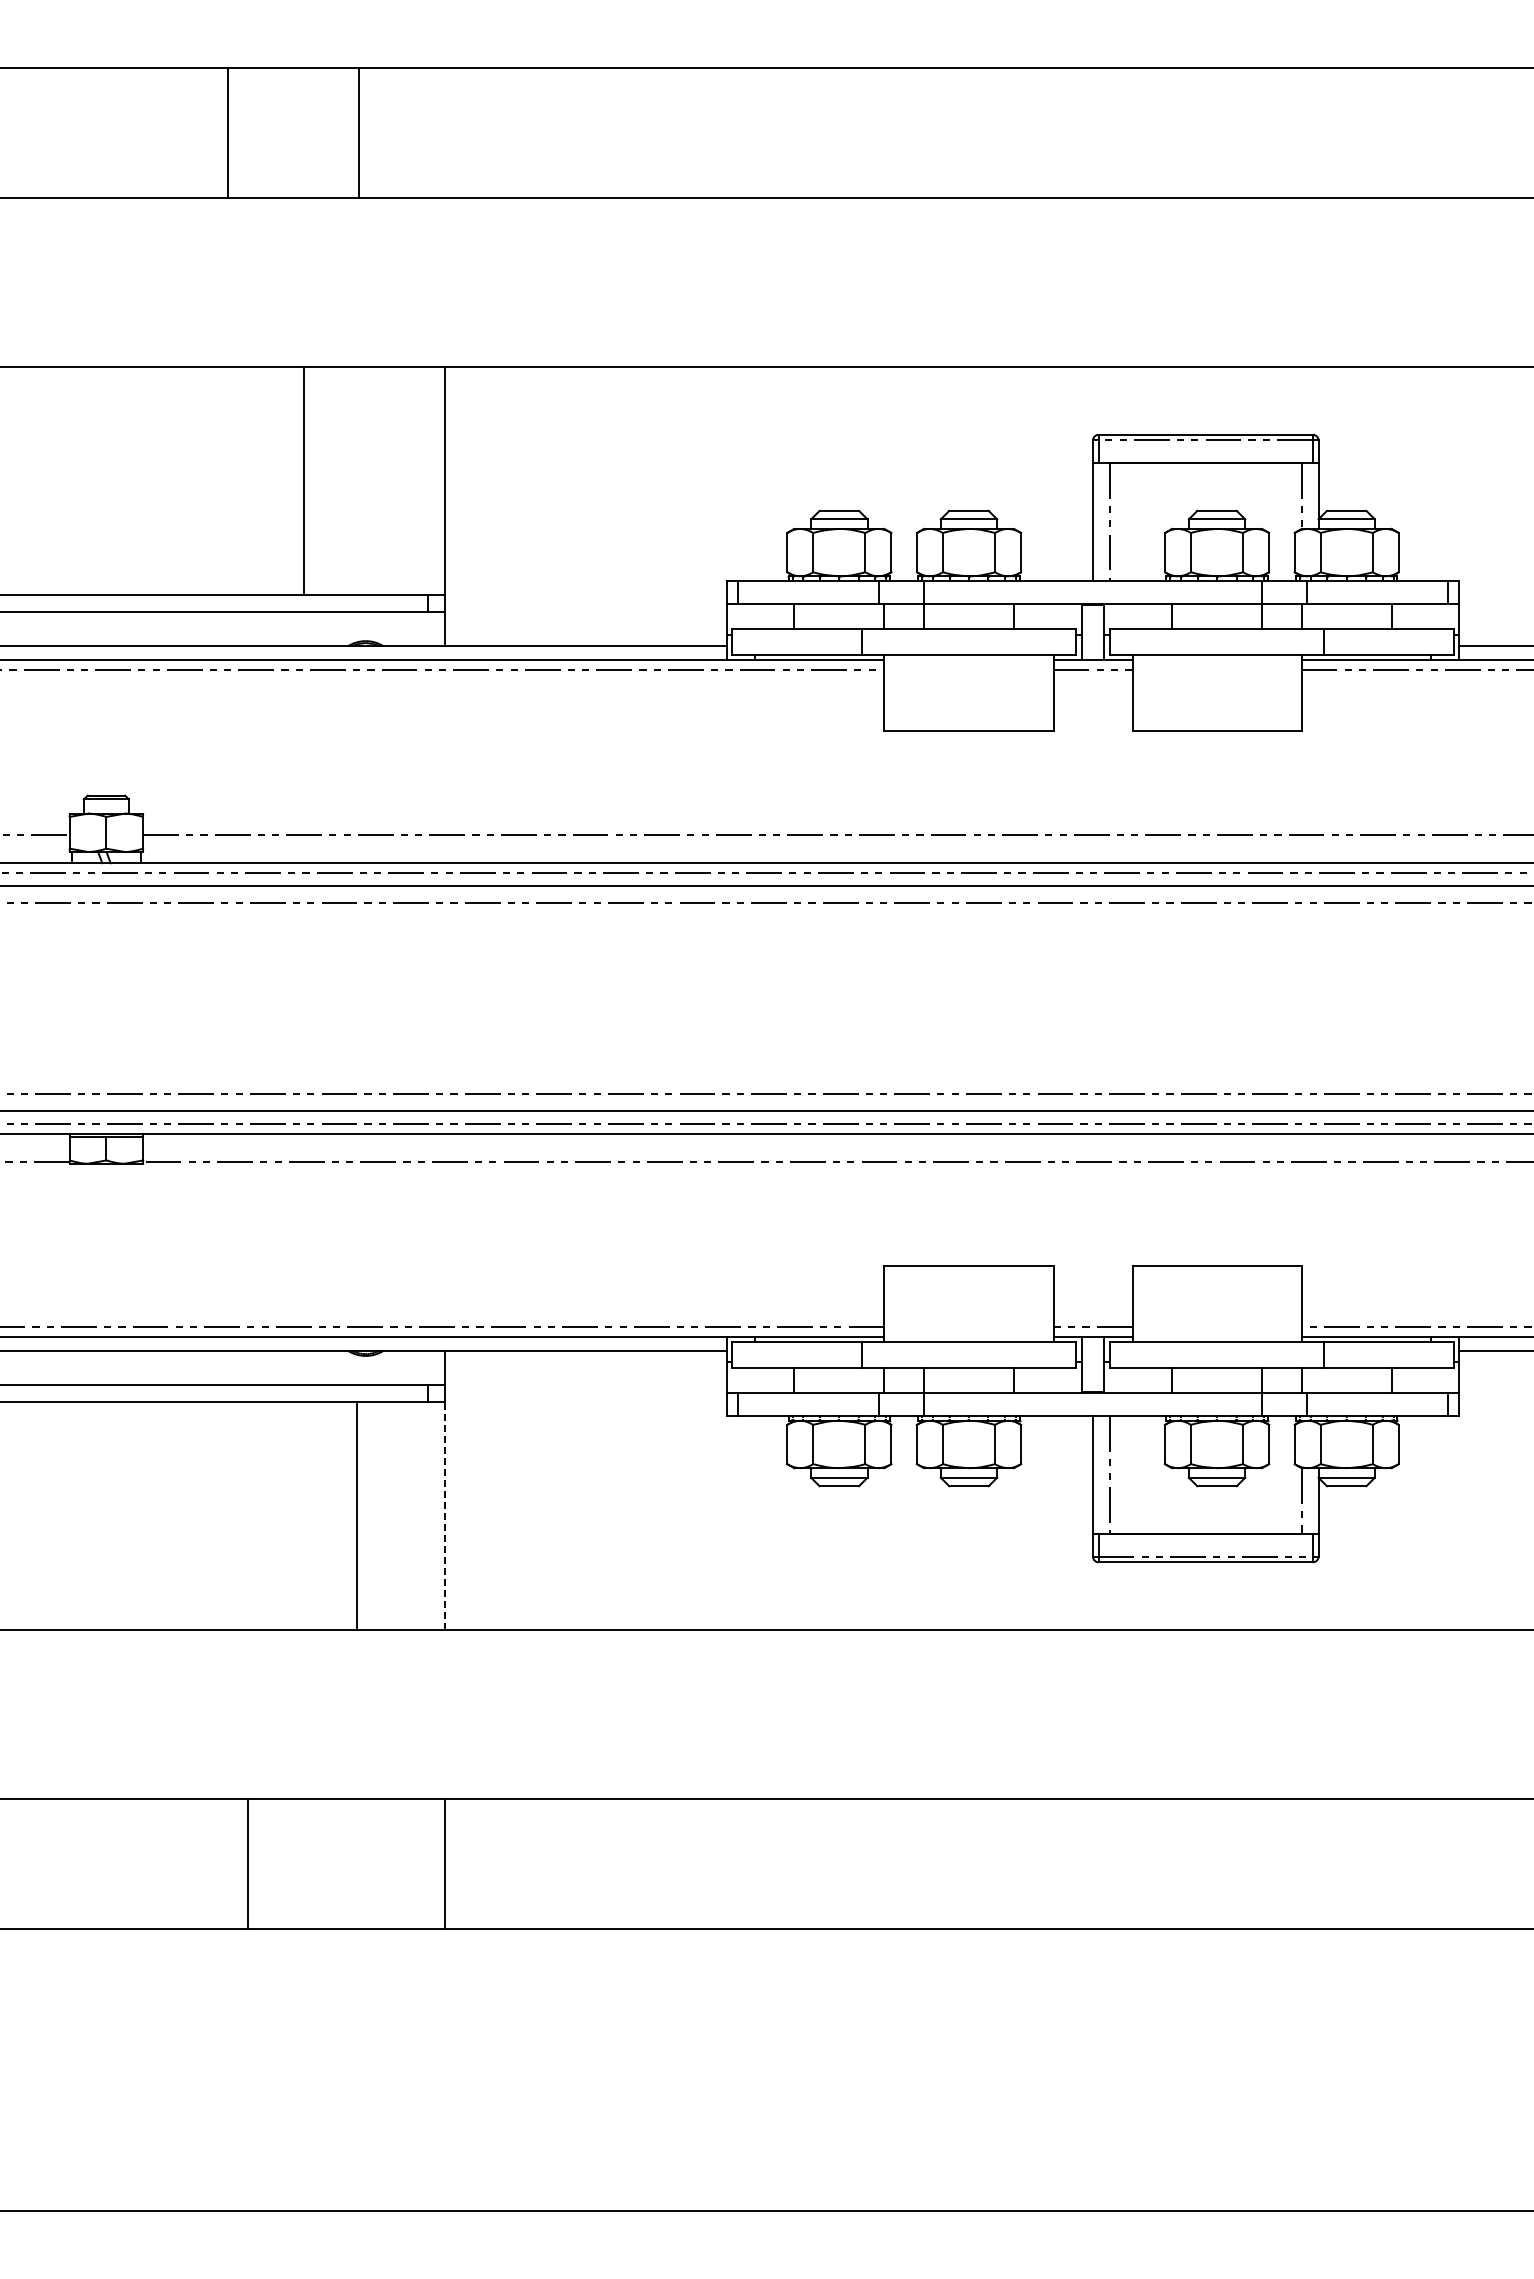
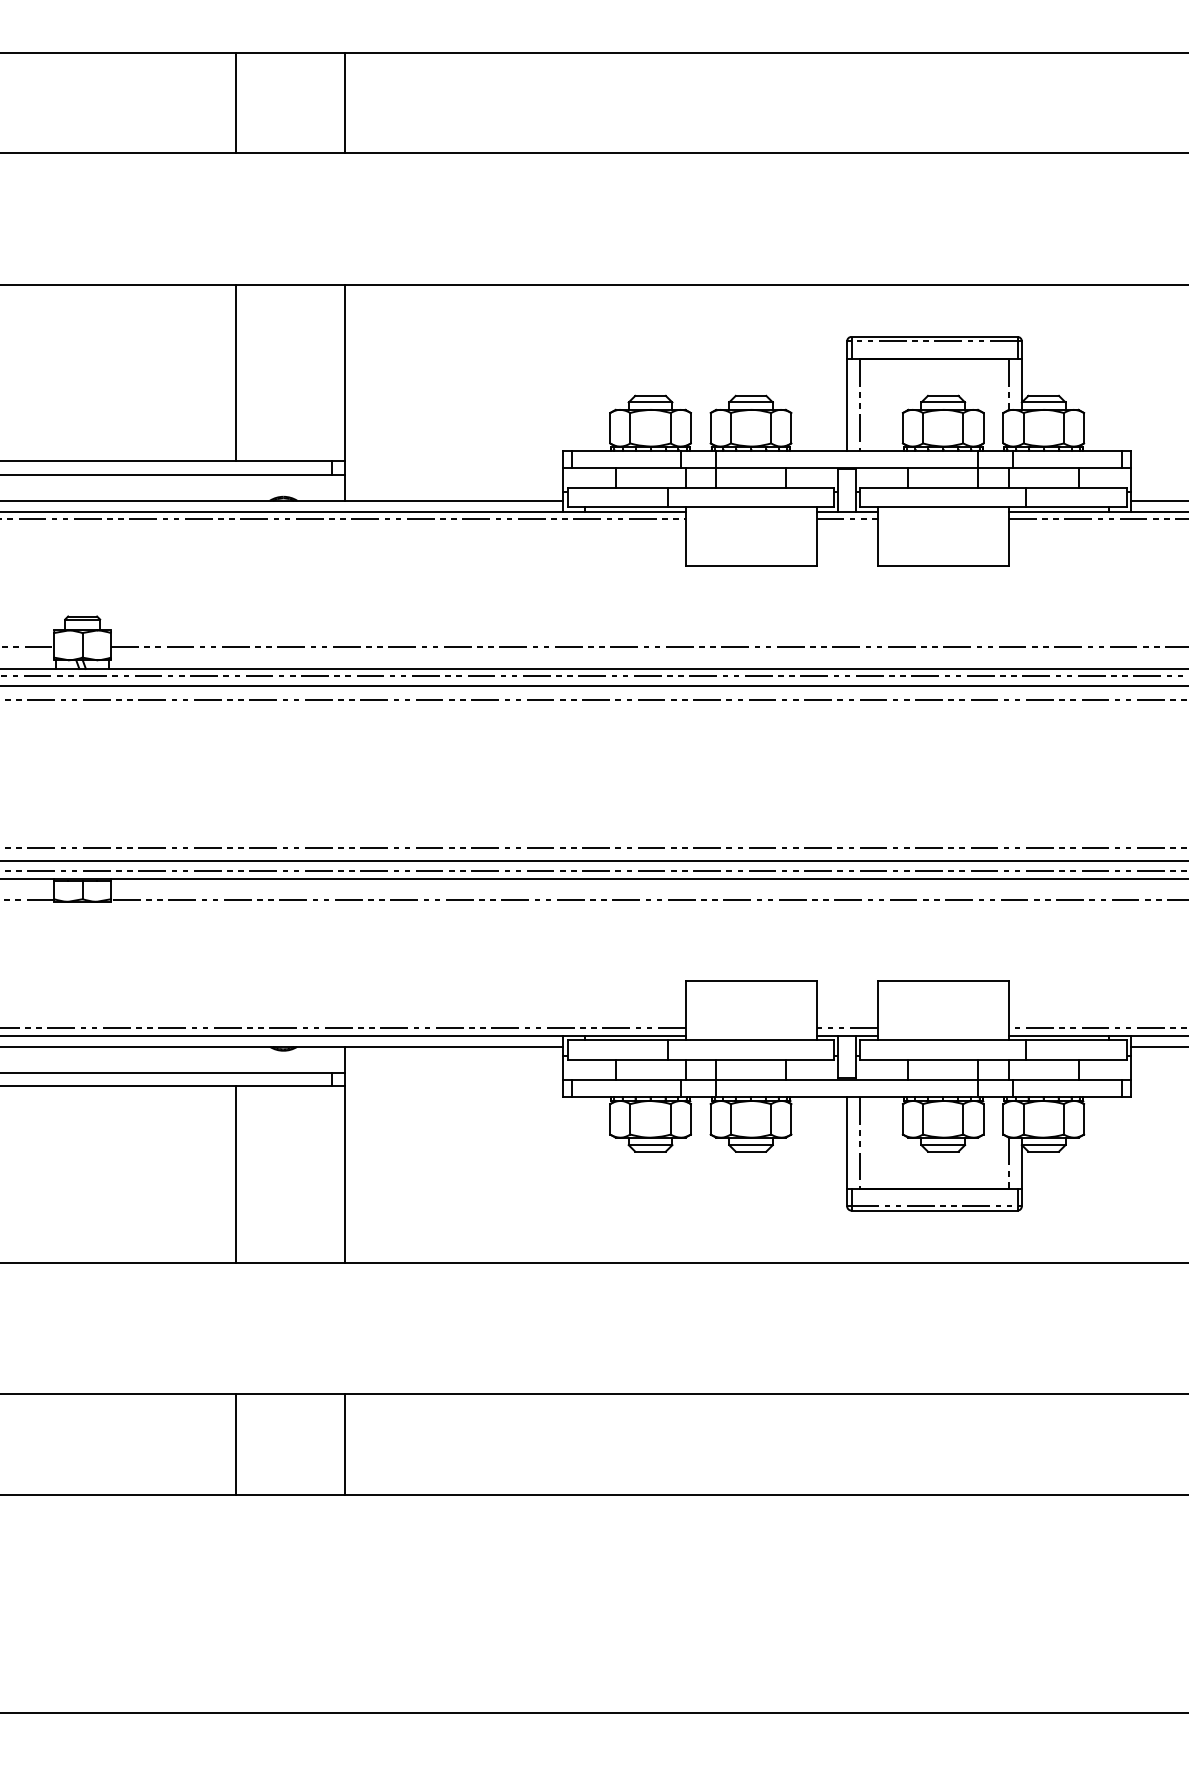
line: (227, 133) -> (235, 103), moved
line: (358, 133) -> (344, 103), moved
line: (356, 1515) -> (235, 1174), moved
line: (444, 1515) -> (344, 1174), dashed -> solid
line: (247, 1863) -> (235, 1444), moved

